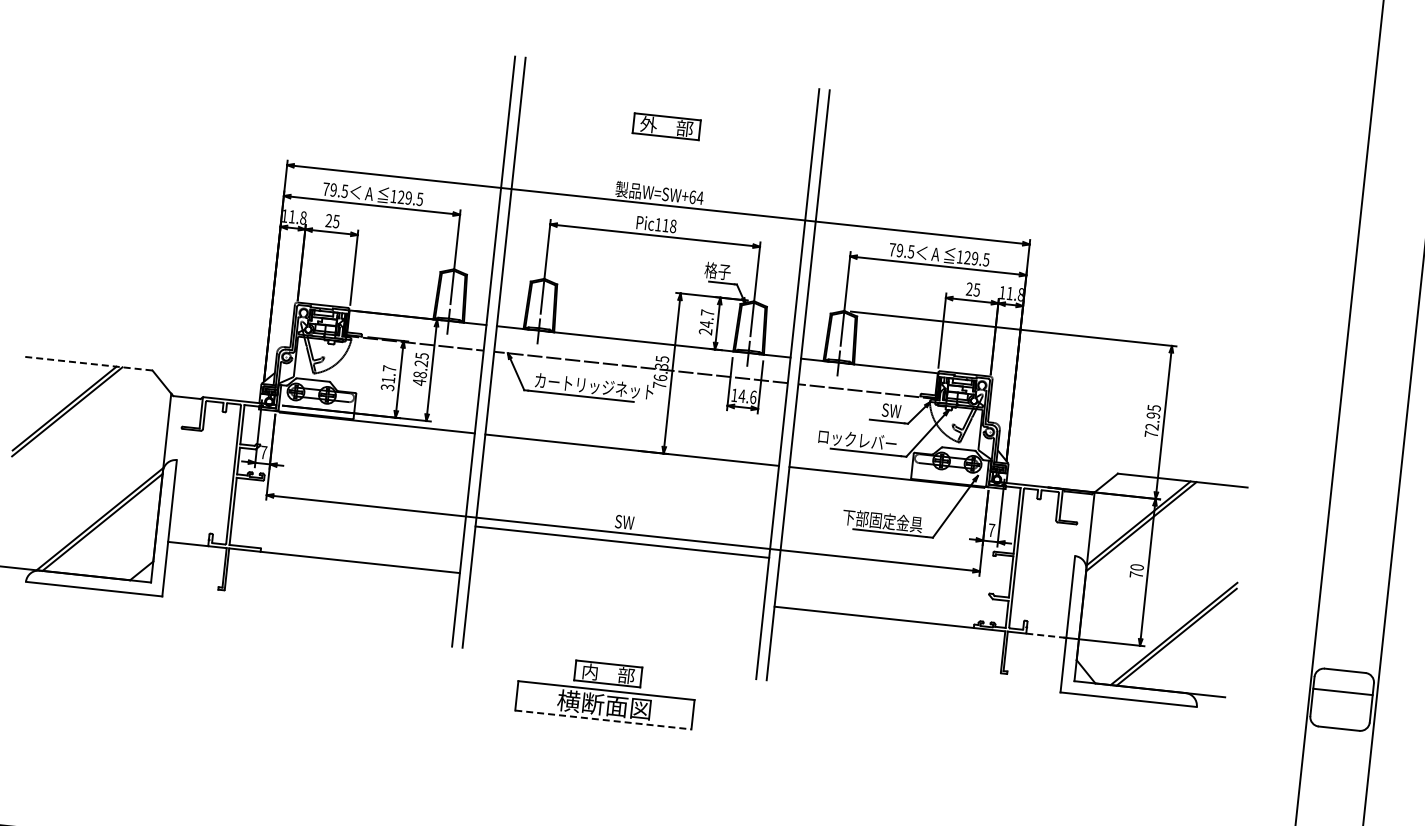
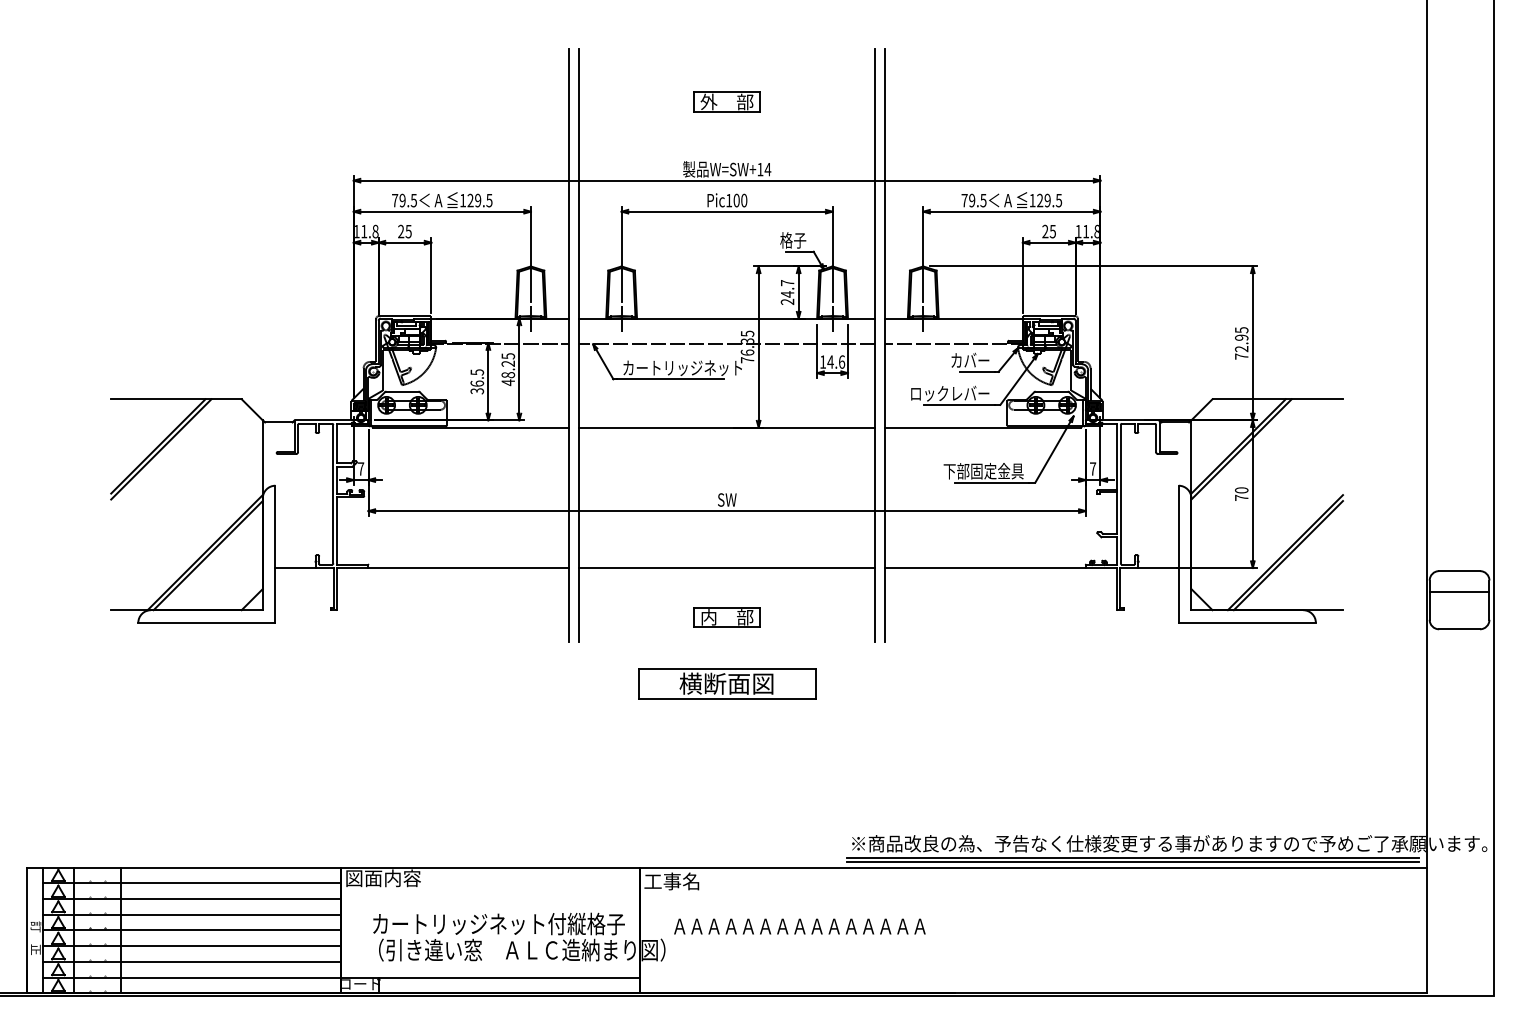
text: (692, 197) -> (760, 169), W=SW+64 -> W=SW+14
text: (669, 225) -> (740, 200), Pic118 -> Pic100
line: (86, 363) -> (175, 399), dashed -> solid
text: (389, 373) -> (477, 377), 31.7 -> 36.5
text: (881, 408) -> (970, 359), SW -> カバー
line: (621, 542) -> (726, 568), moved
line: (1047, 636) -> (1159, 568), dashed -> solid
part: (607, 673) -> (726, 617), moved
line: (603, 719) -> (727, 698), dashed -> solid

